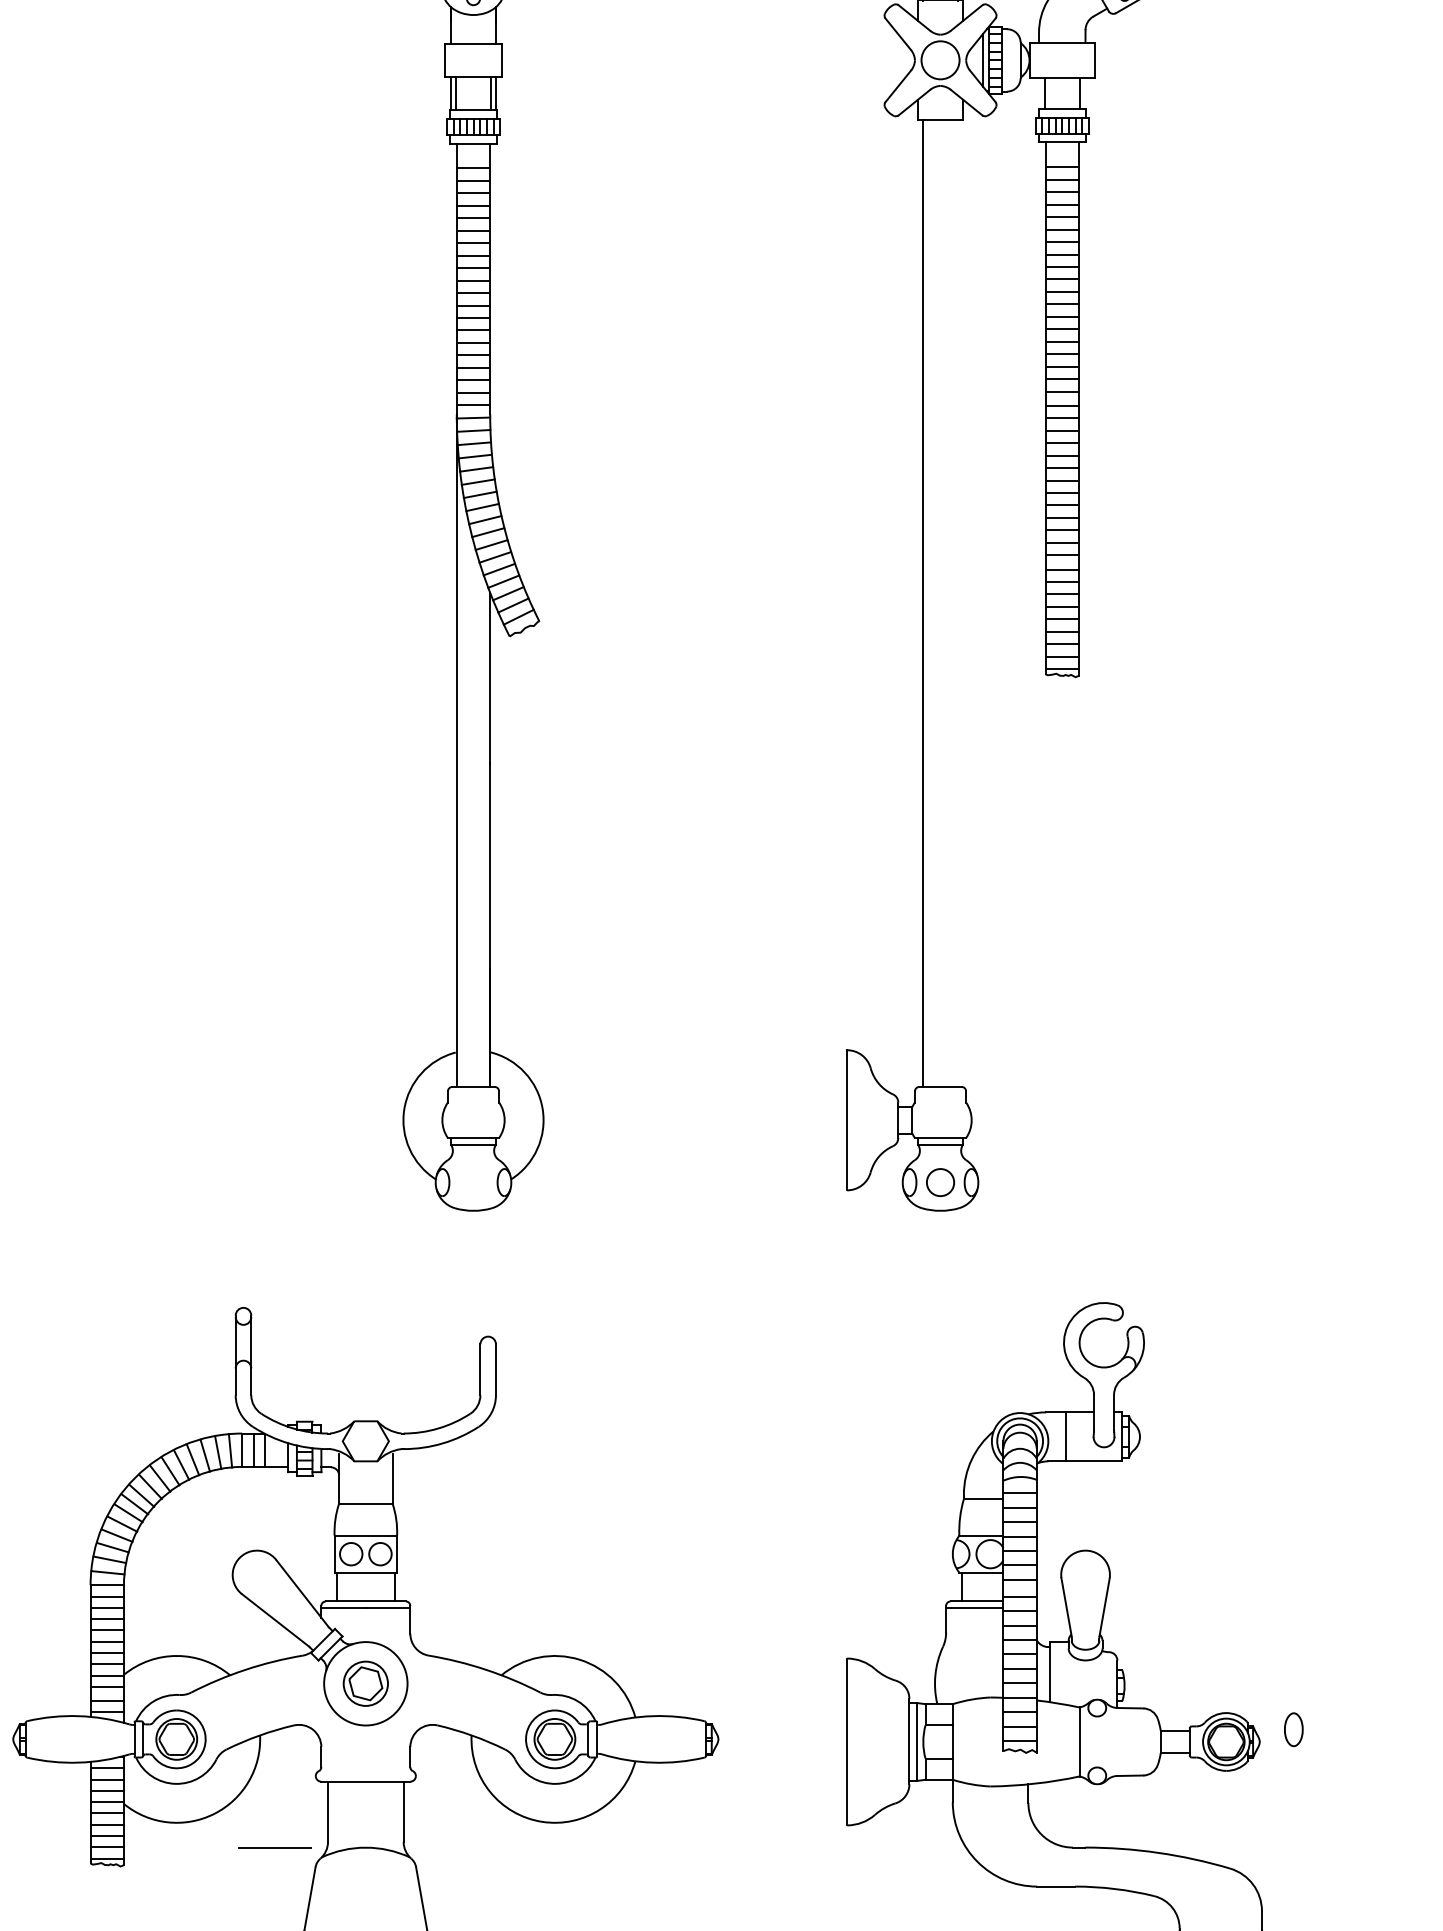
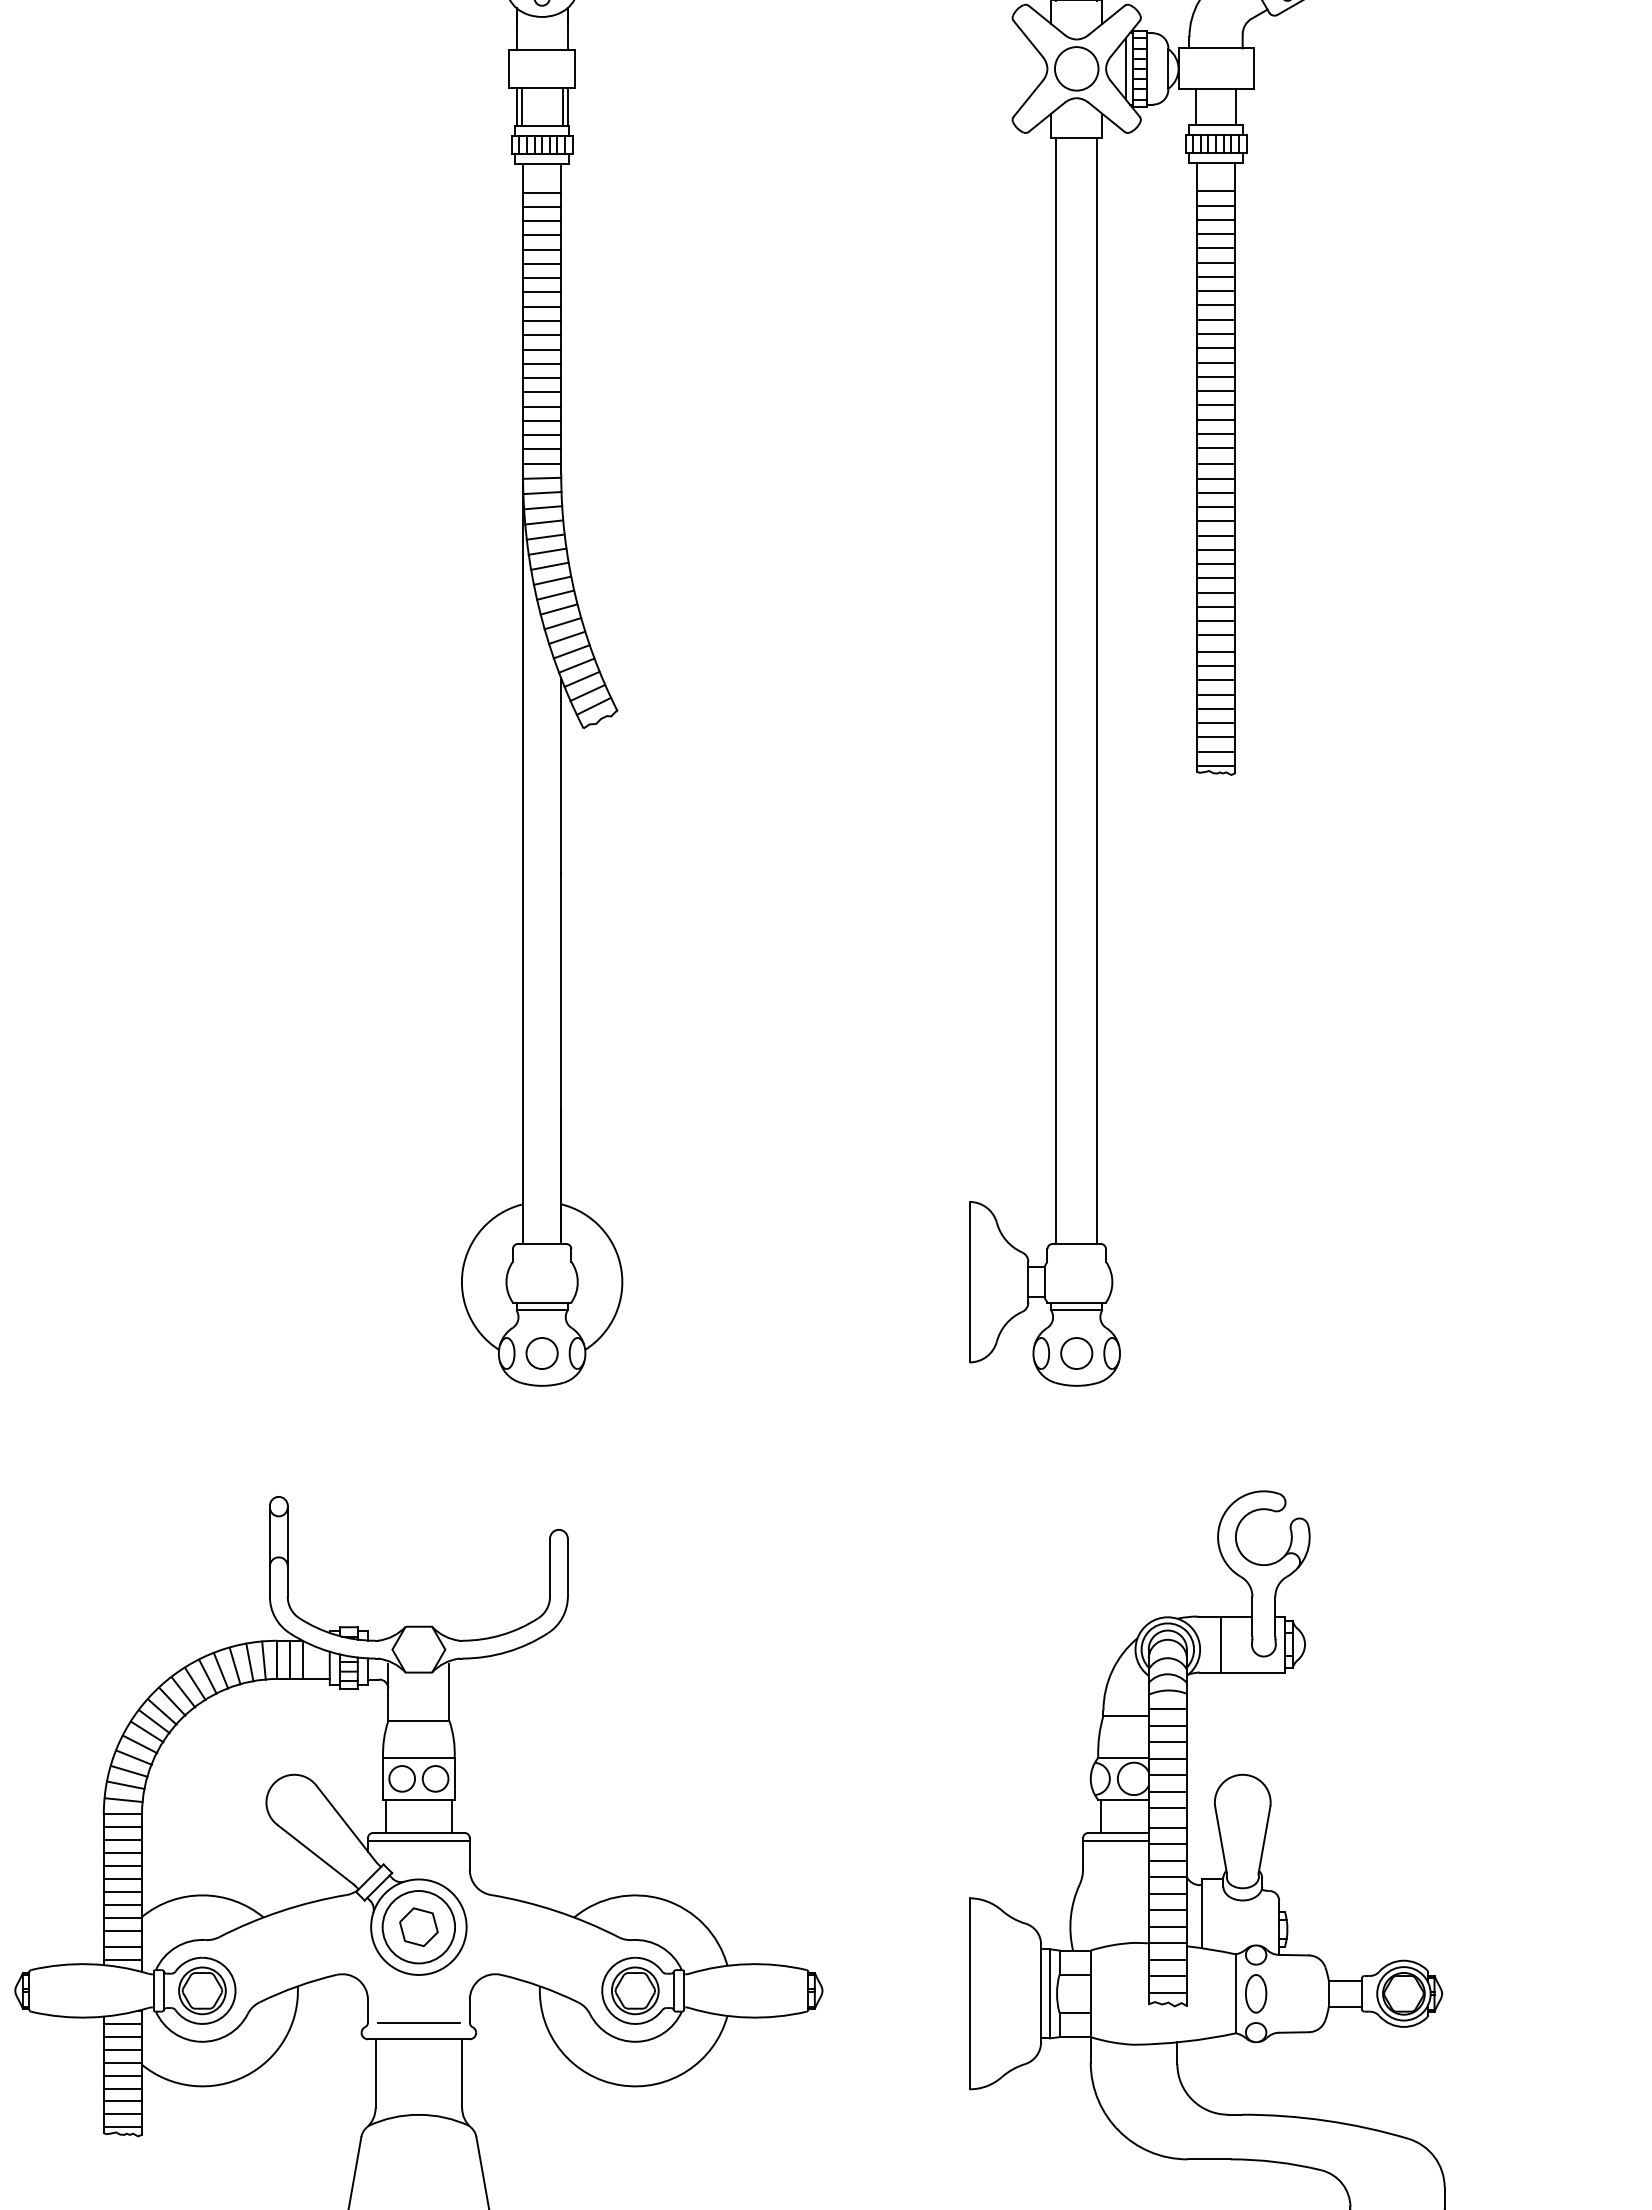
line: (958, 603) -> (1097, 690), added
part: (472, 1182) -> (541, 1353), added
circle: (365, 1684) -> (418, 1927), size x1.43
part: (1294, 1729) -> (1256, 1993), moved
line: (274, 1847) -> (418, 2022), moved

